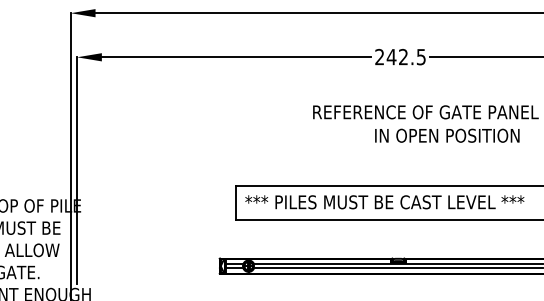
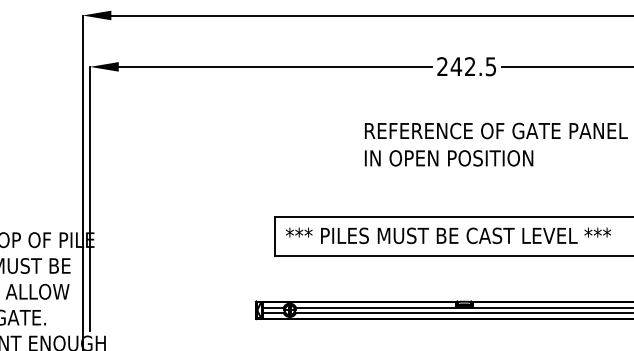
text: (447, 135) -> (449, 158), moved

